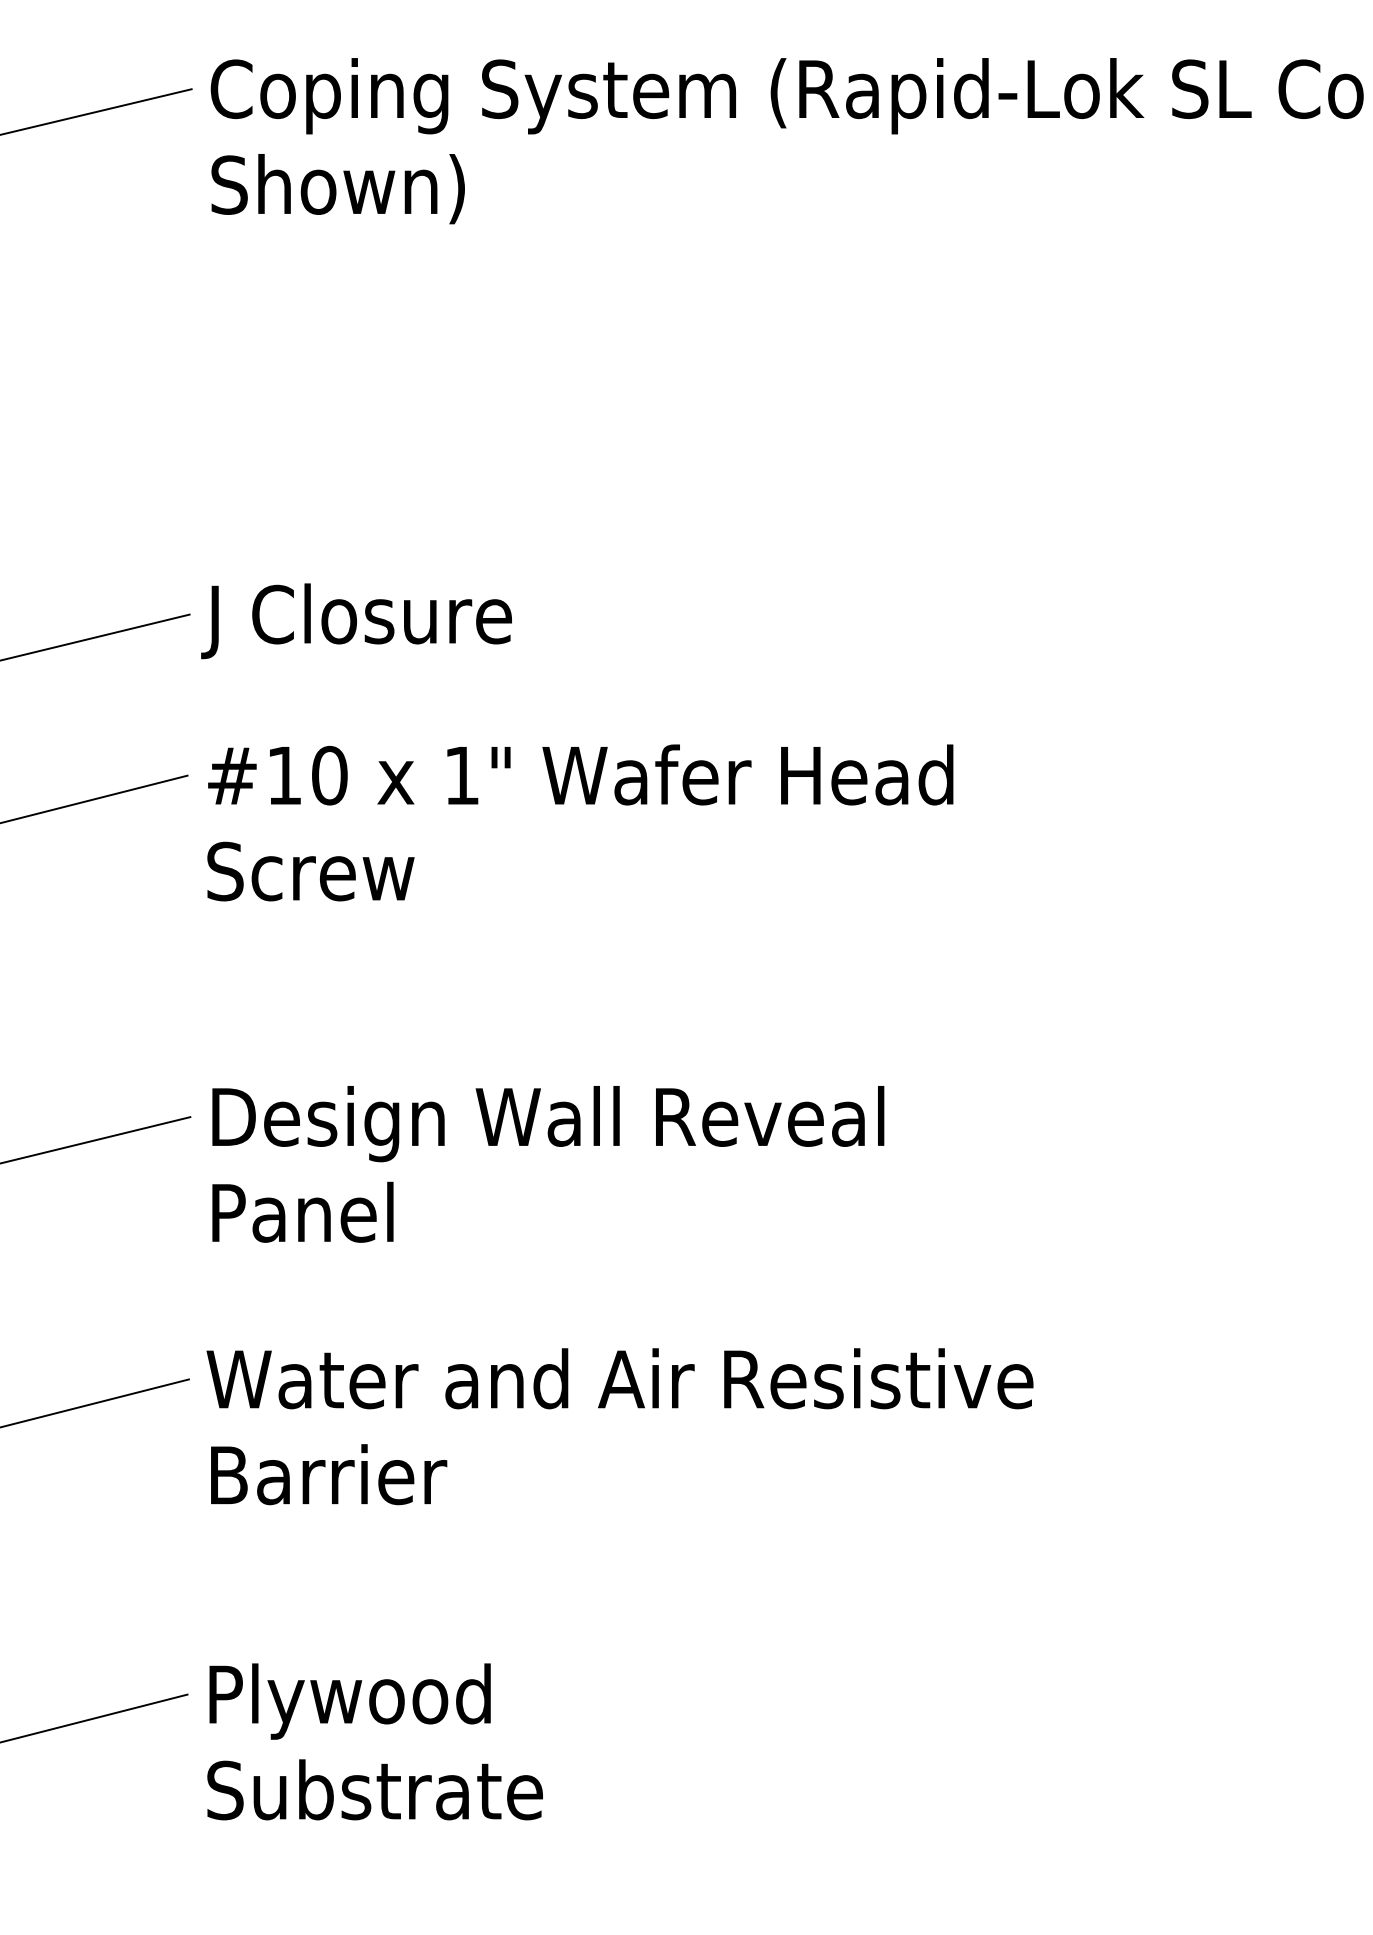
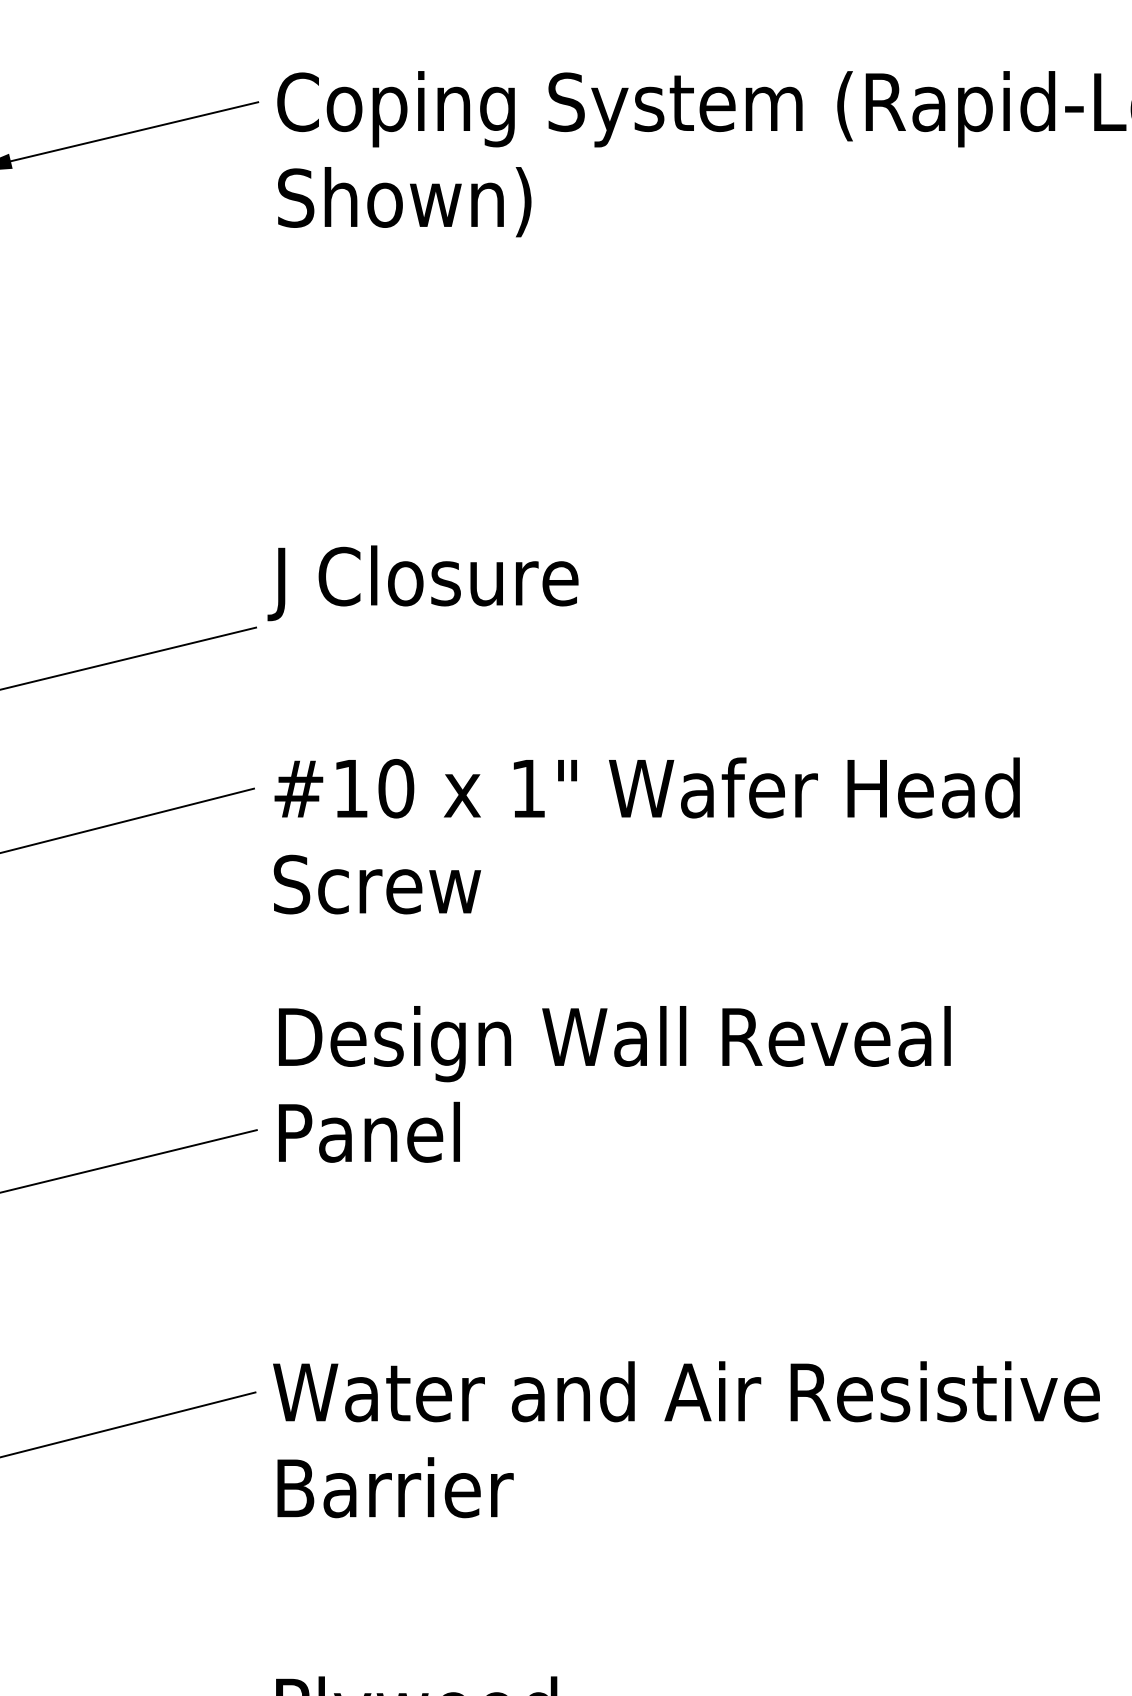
text: (356, 621) -> (422, 583), moved
text: (548, 1164) -> (614, 1084), moved

